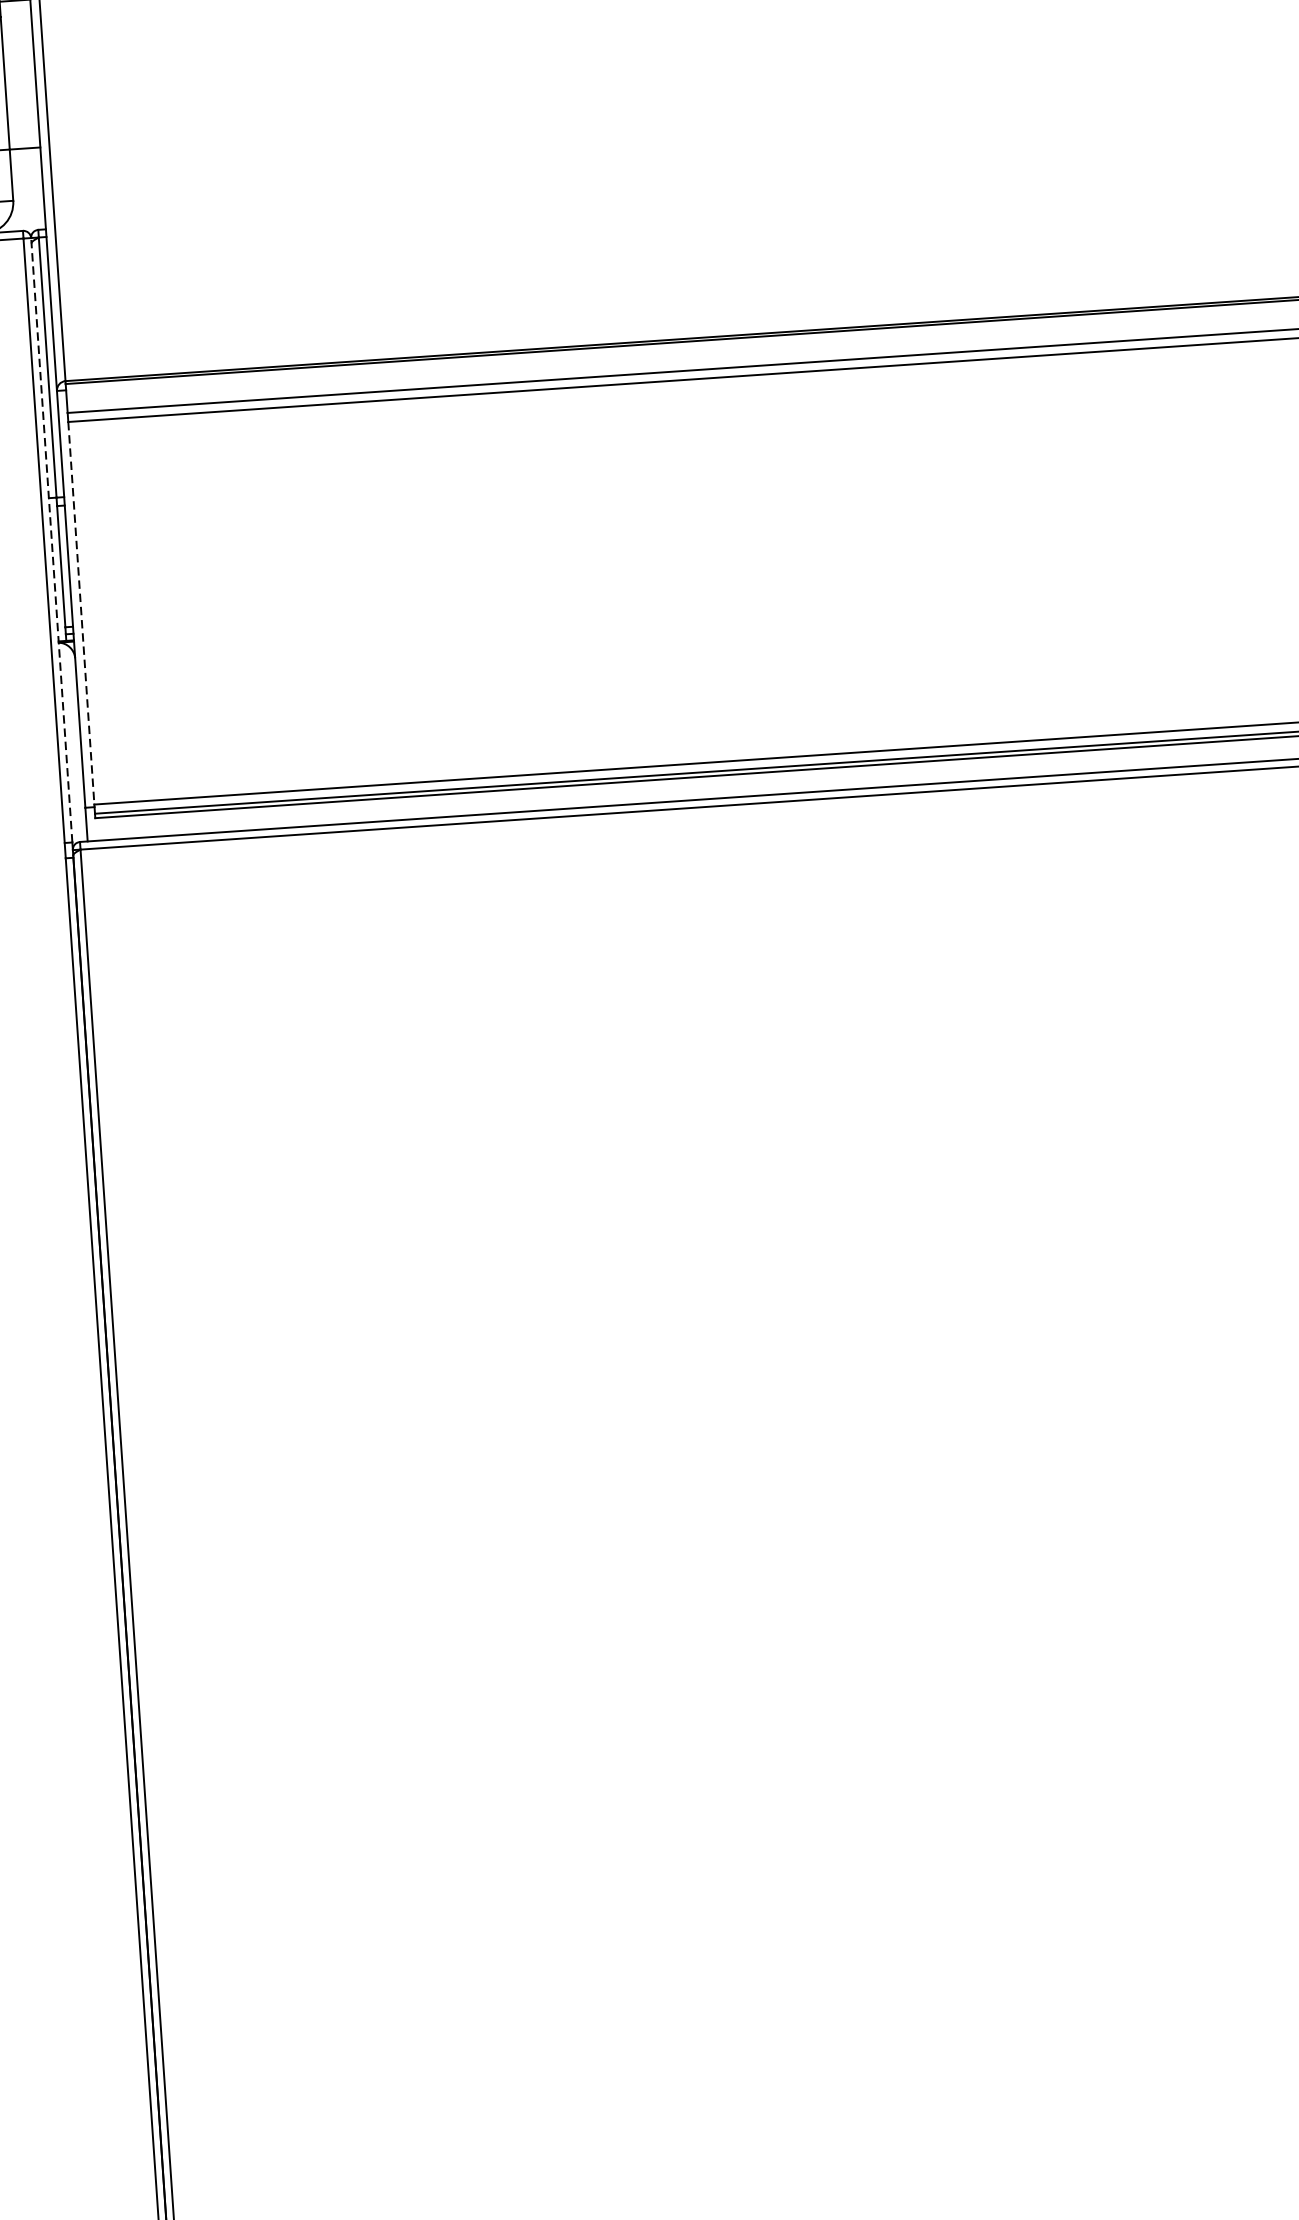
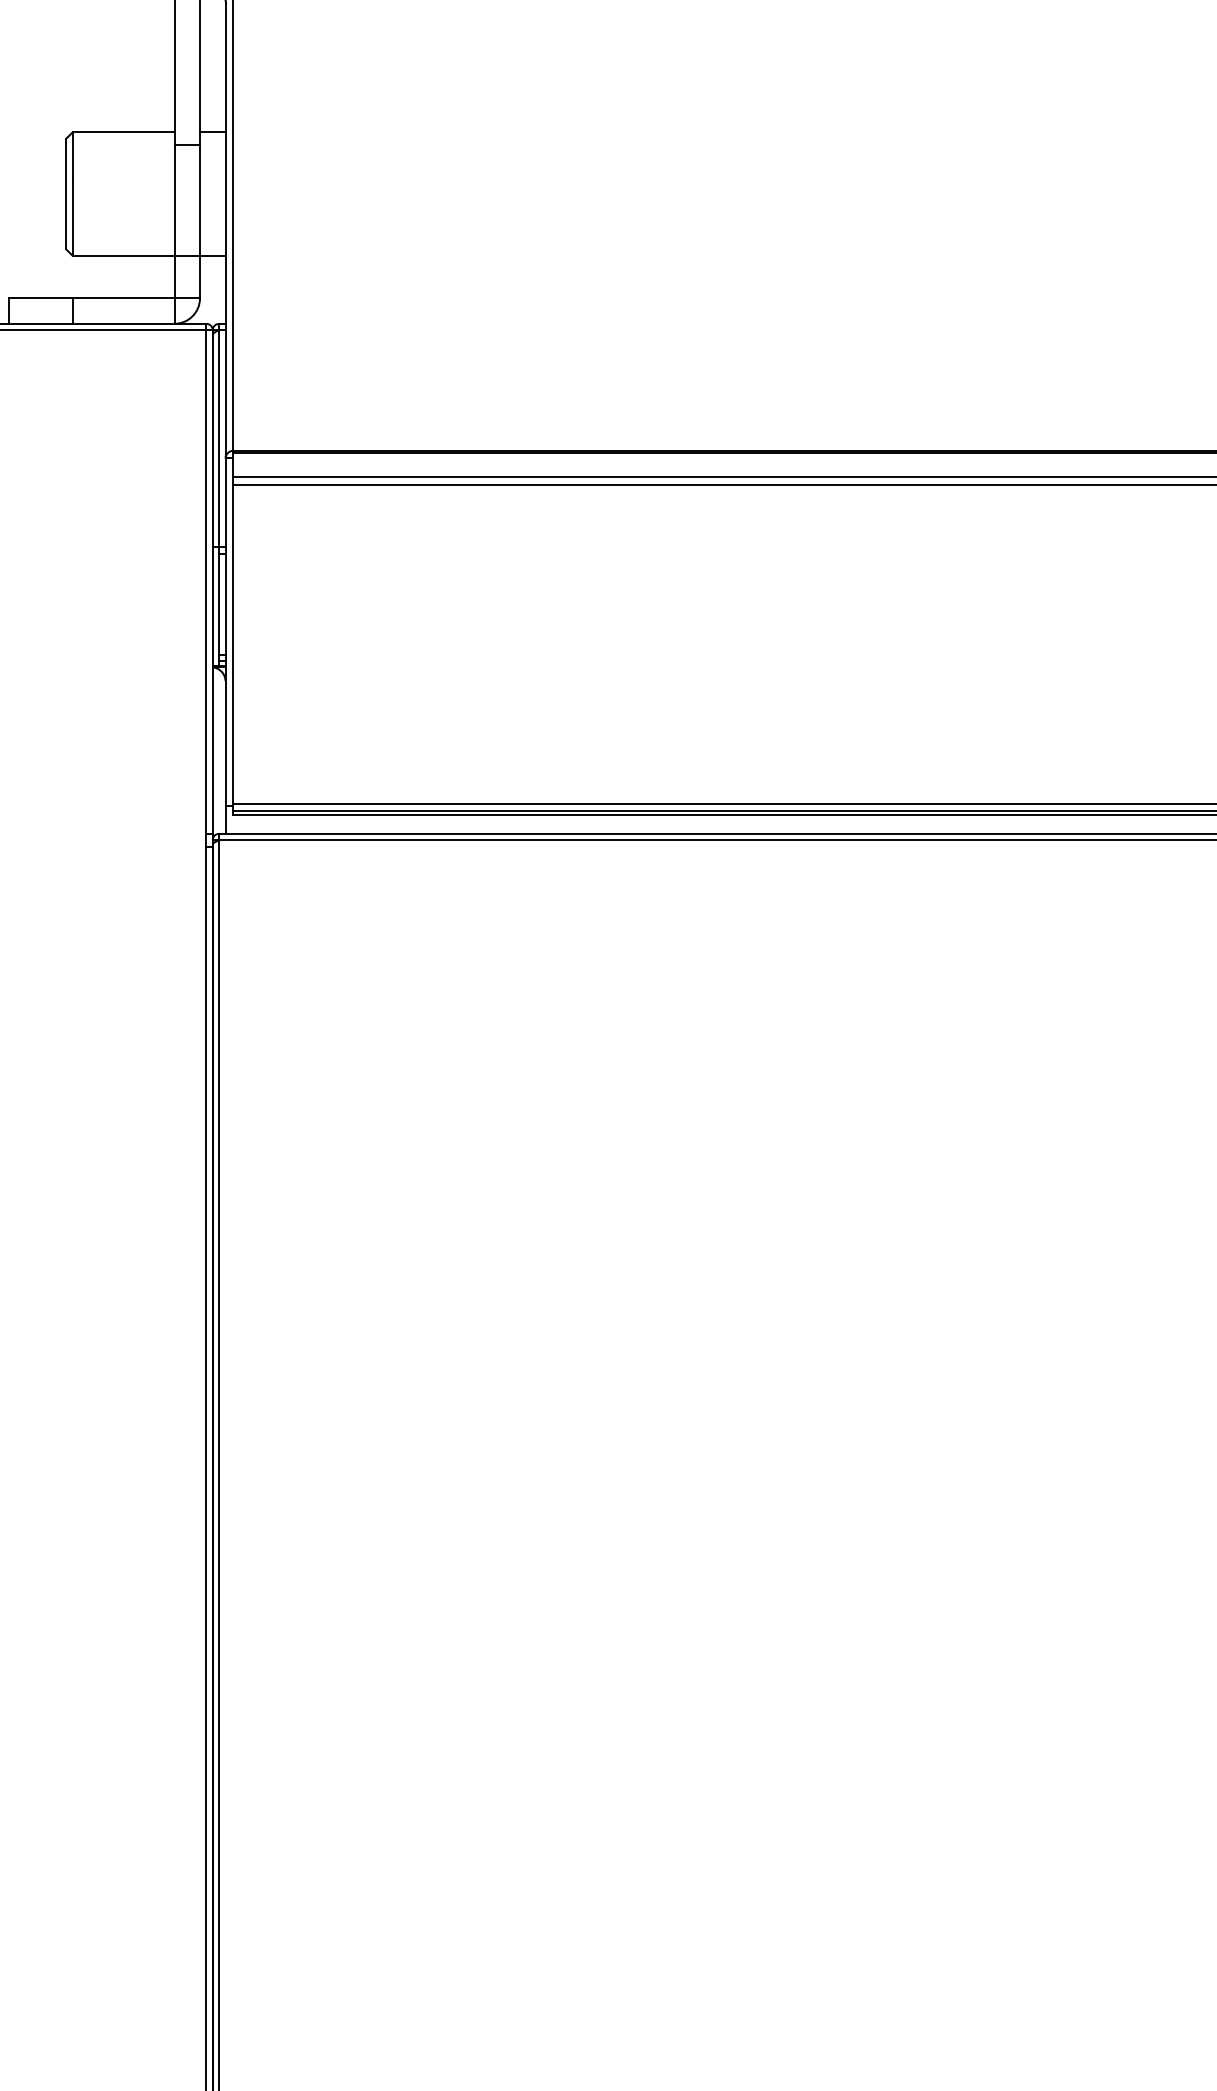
line: (51, 540) -> (212, 582), dashed -> solid
line: (81, 613) -> (233, 644), dashed -> solid

